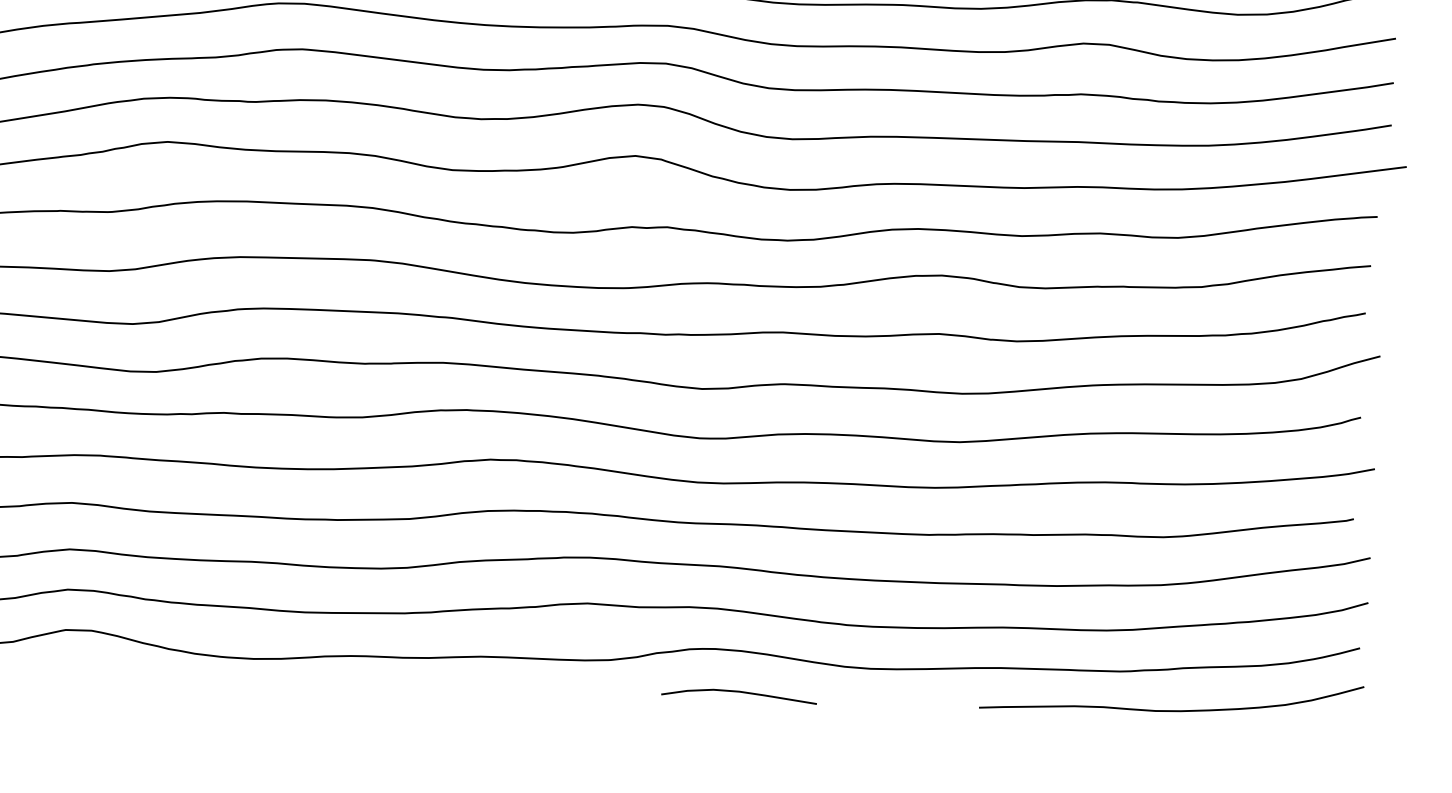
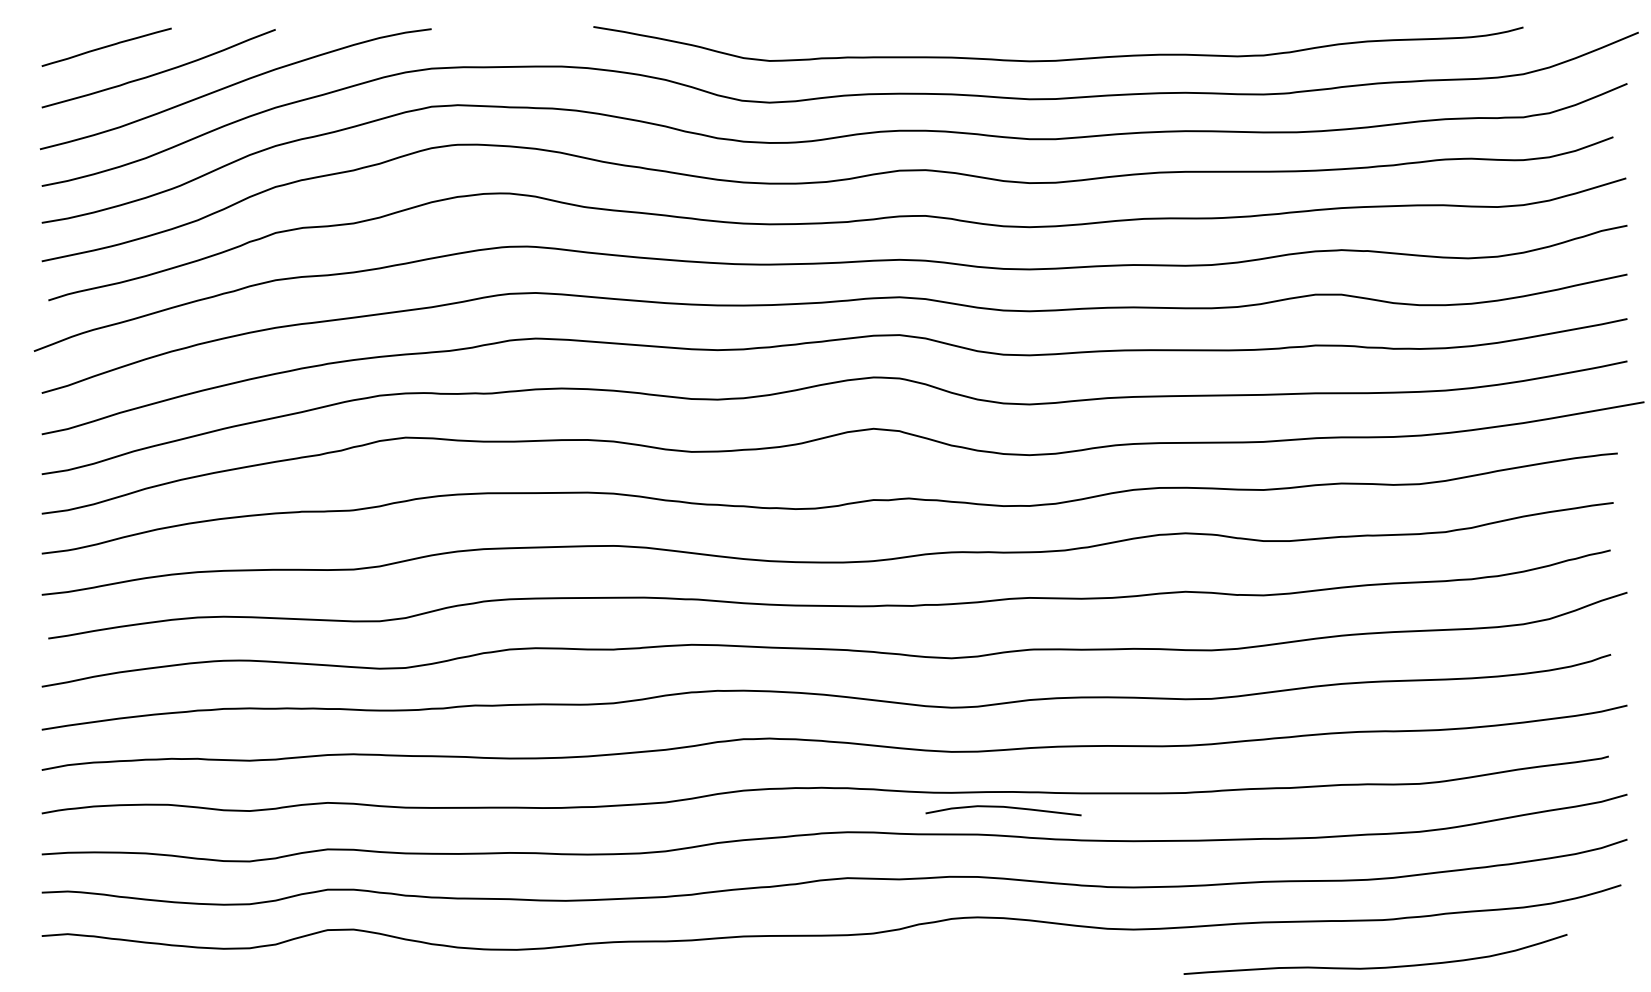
curve: (739, 692) -> (1003, 807), moved
curve: (1170, 710) -> (1375, 967), moved

